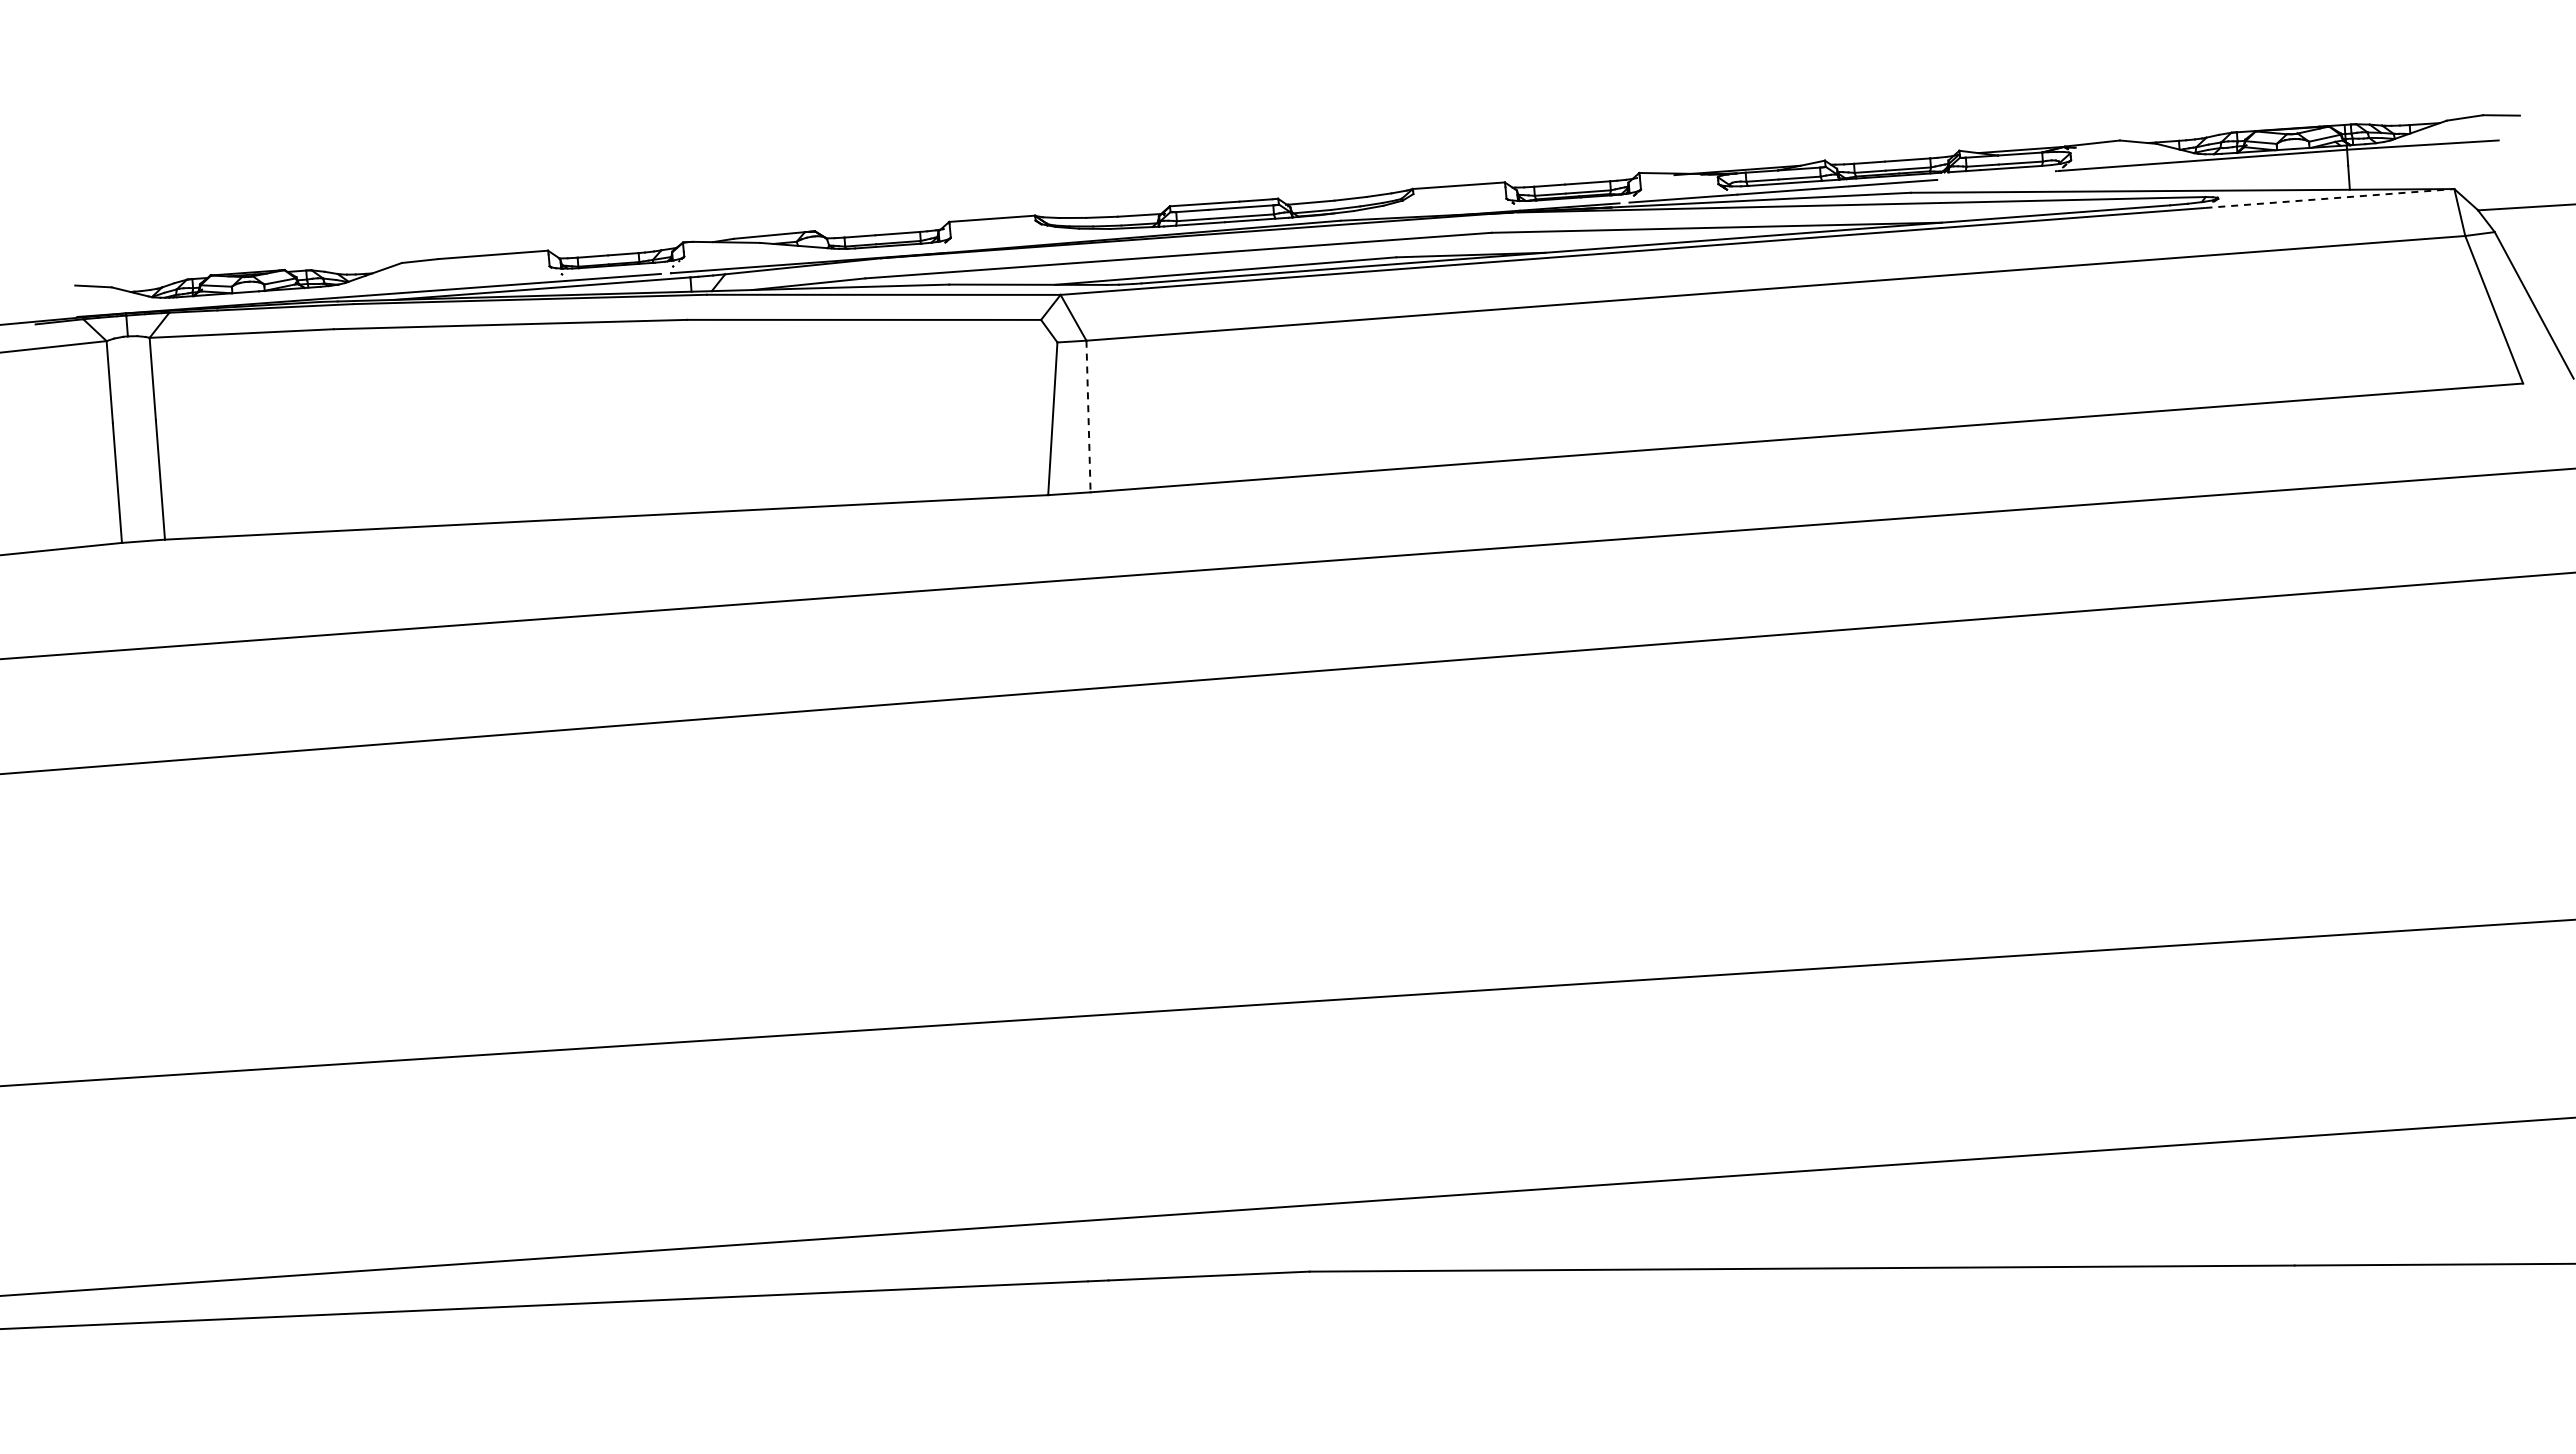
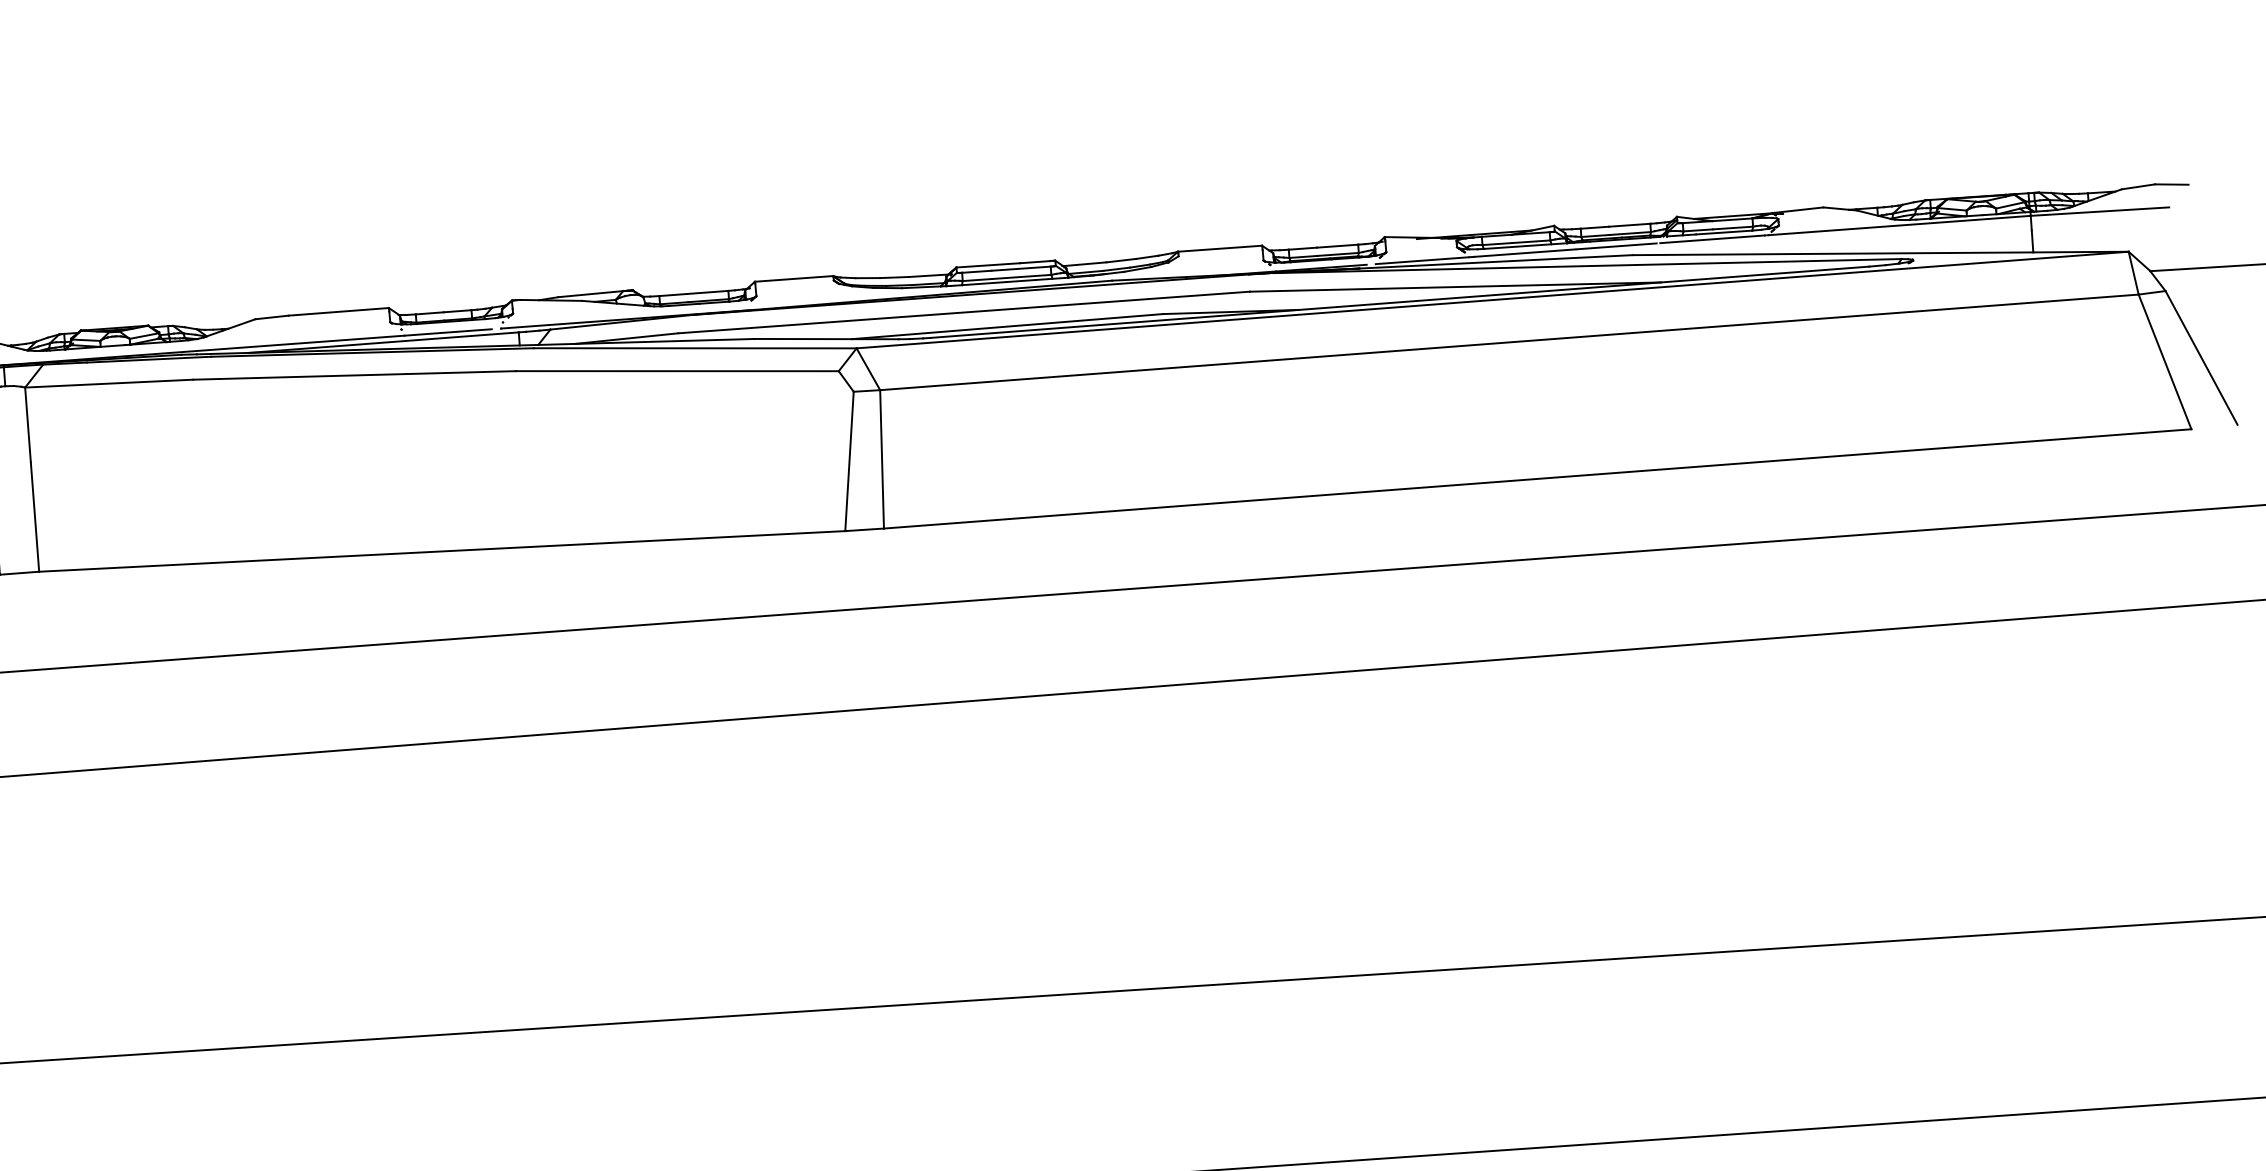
line: (1998, 175) -> (1712, 239), added
line: (2329, 198) -> (2014, 260), dashed -> solid
line: (1088, 416) -> (882, 459), dashed -> solid

